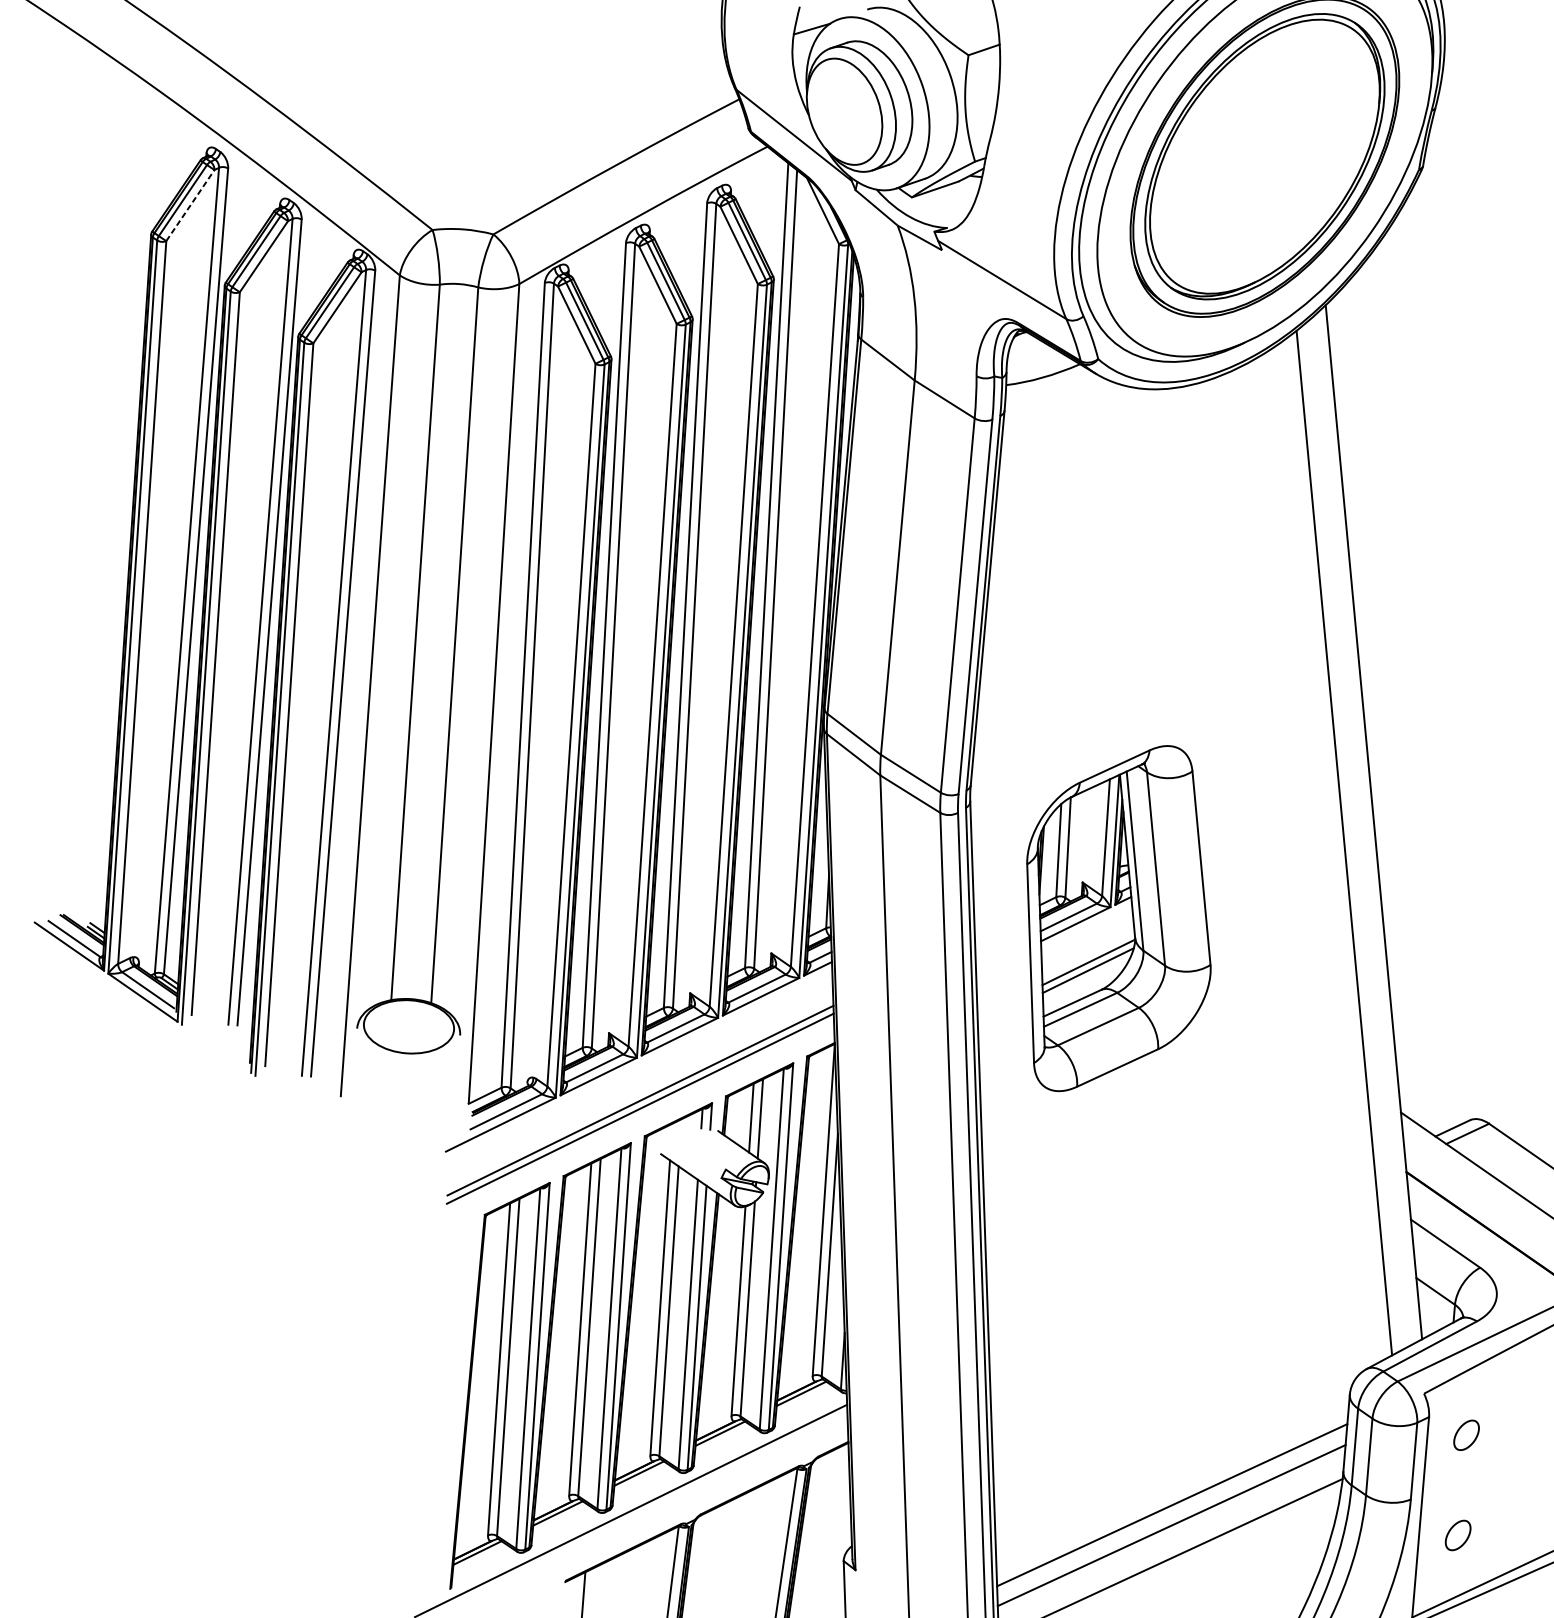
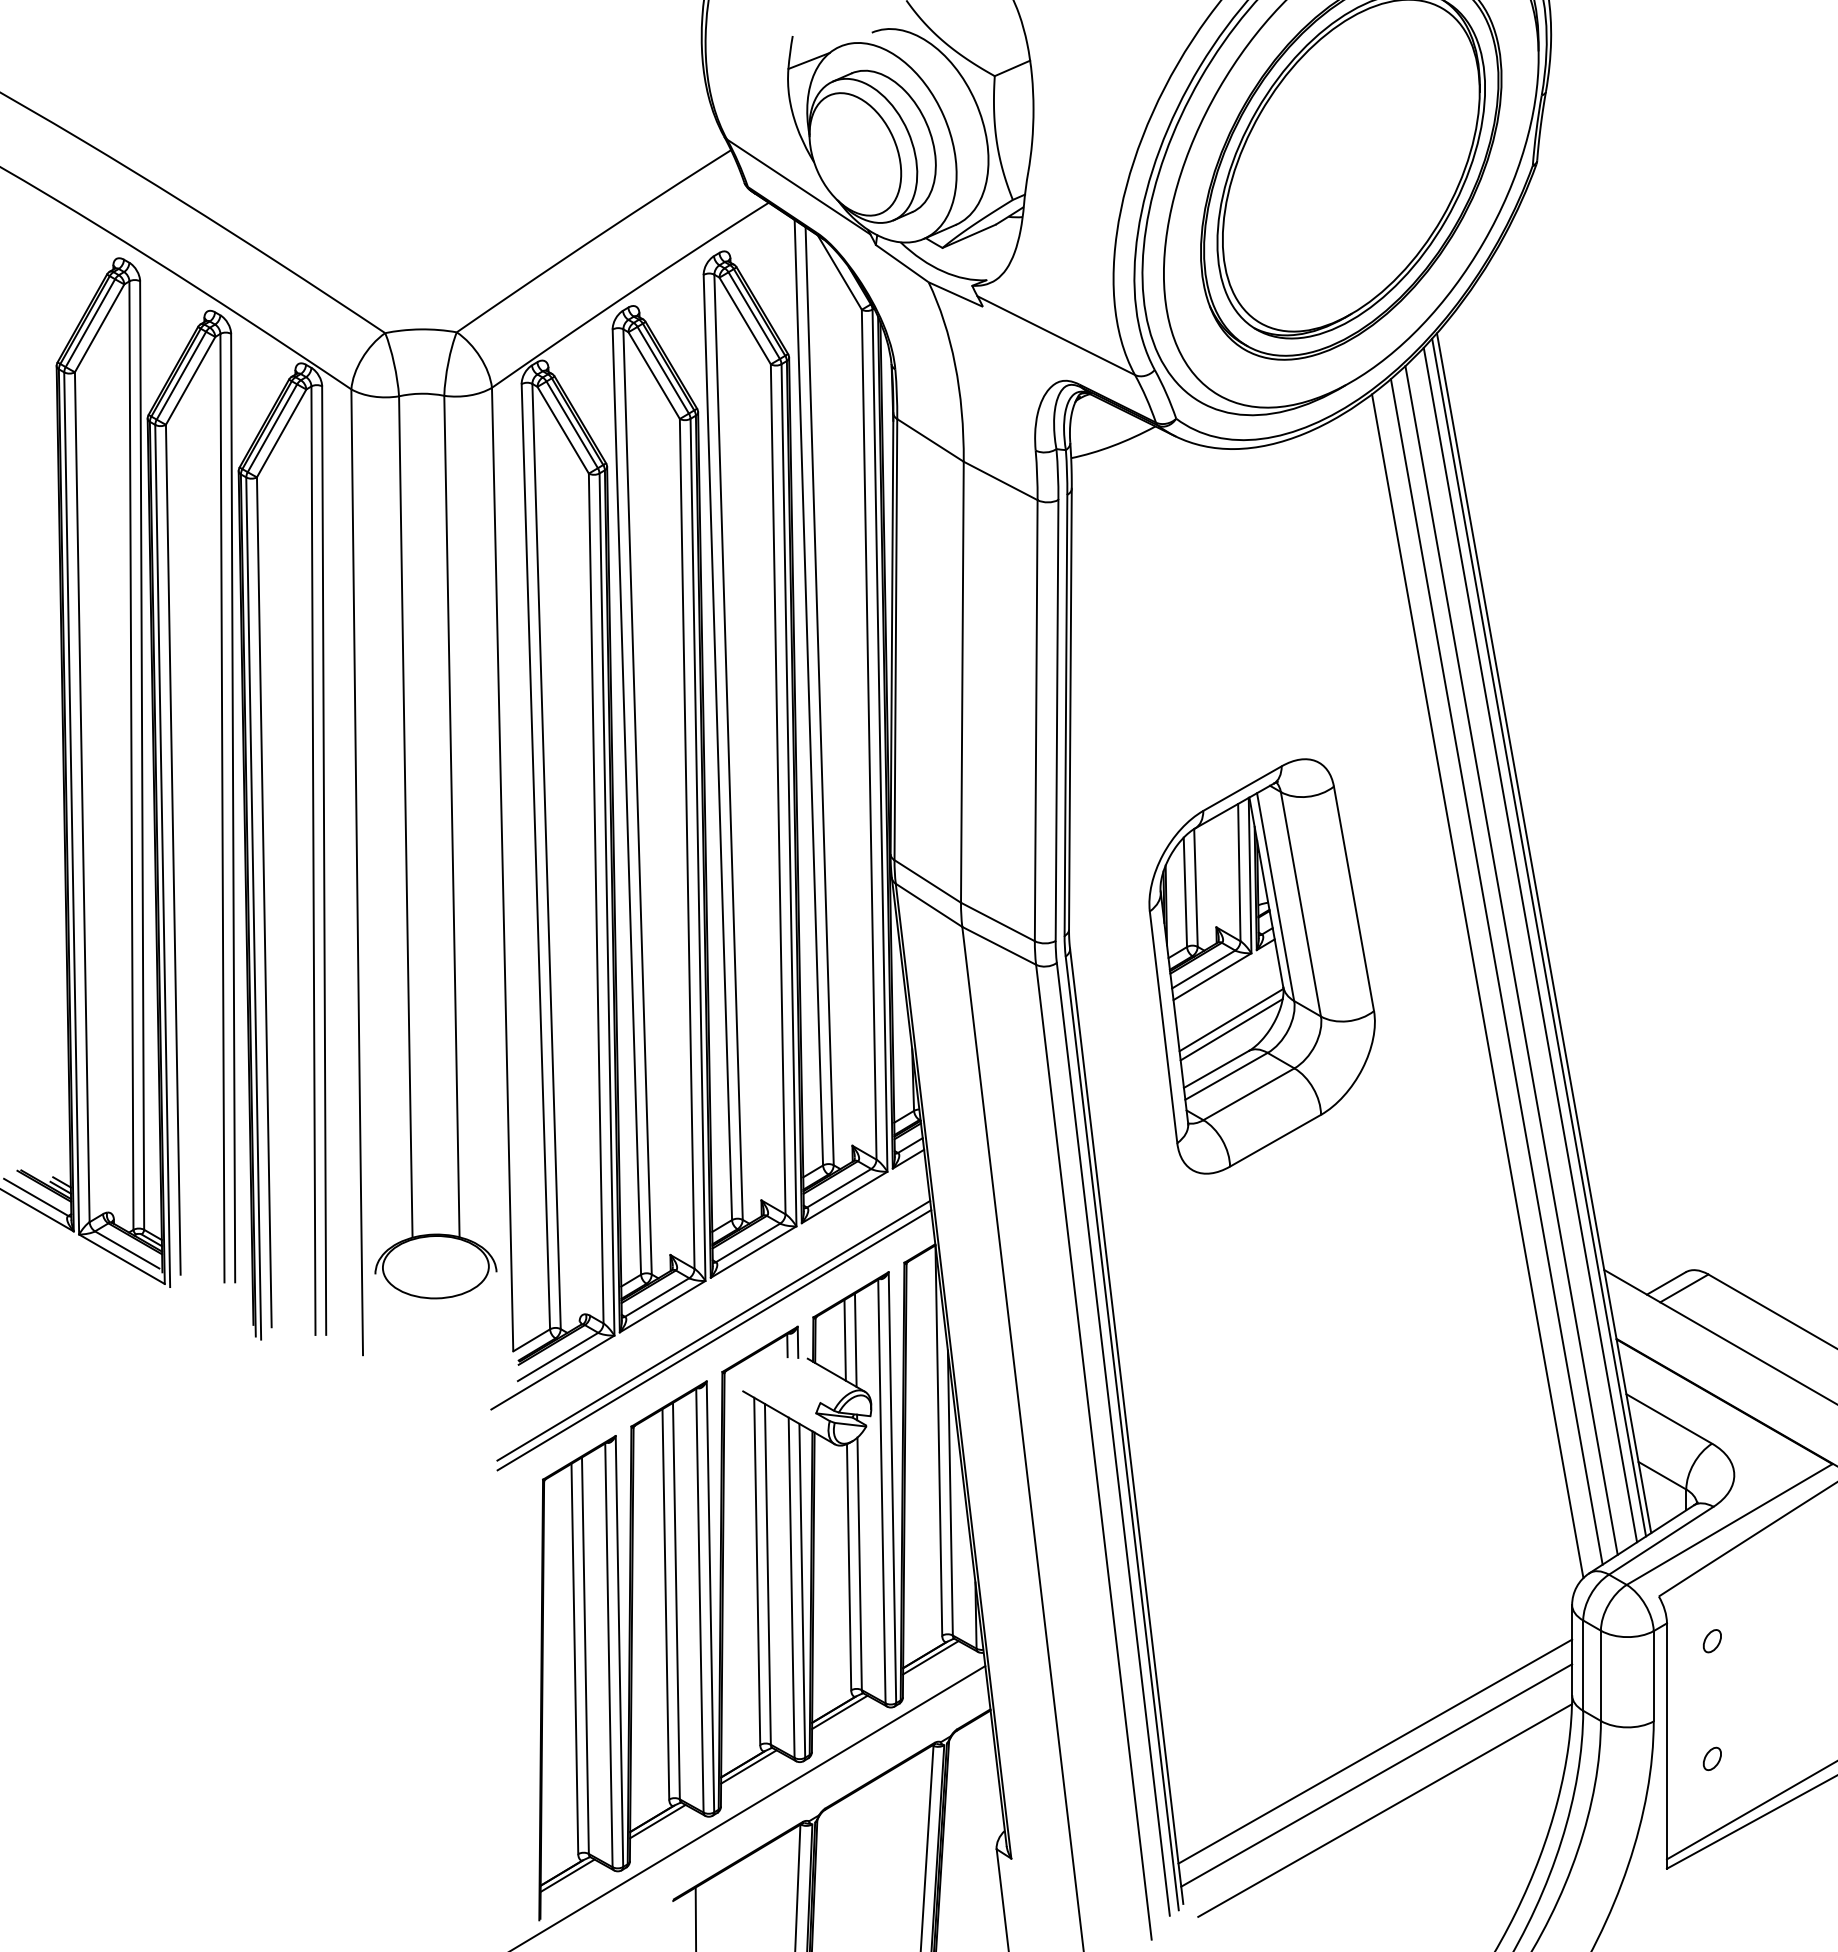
line: (190, 204) -> (99, 327), dashed -> solid
line: (1369, 825) -> (1539, 937), added
line: (1361, 830) -> (1530, 944), added
line: (1330, 851) -> (1496, 971), added
line: (1313, 862) -> (1477, 986), added
part: (1118, 919) -> (1261, 966), moved
part: (1465, 1435) -> (1711, 1641), size x0.62
part: (1457, 1535) -> (1711, 1758), size x0.62

